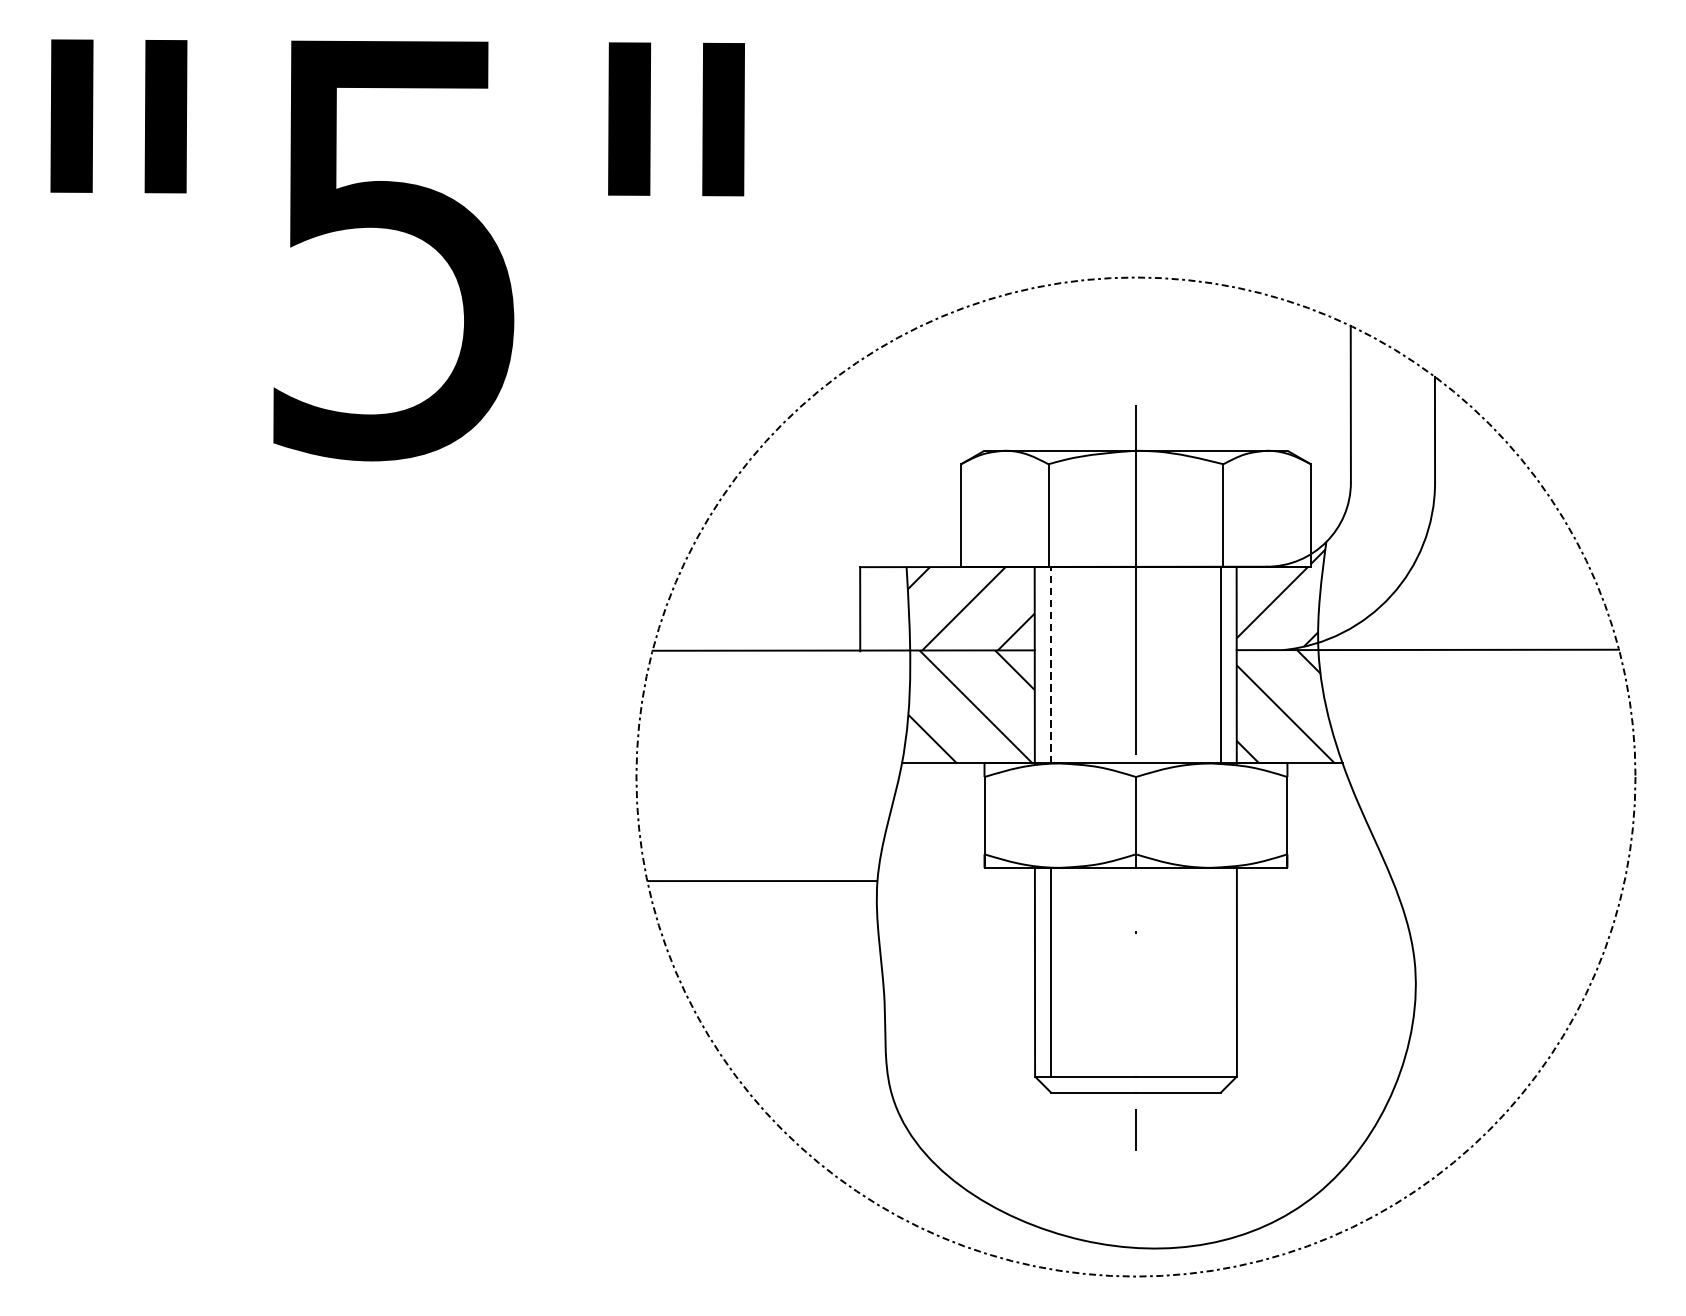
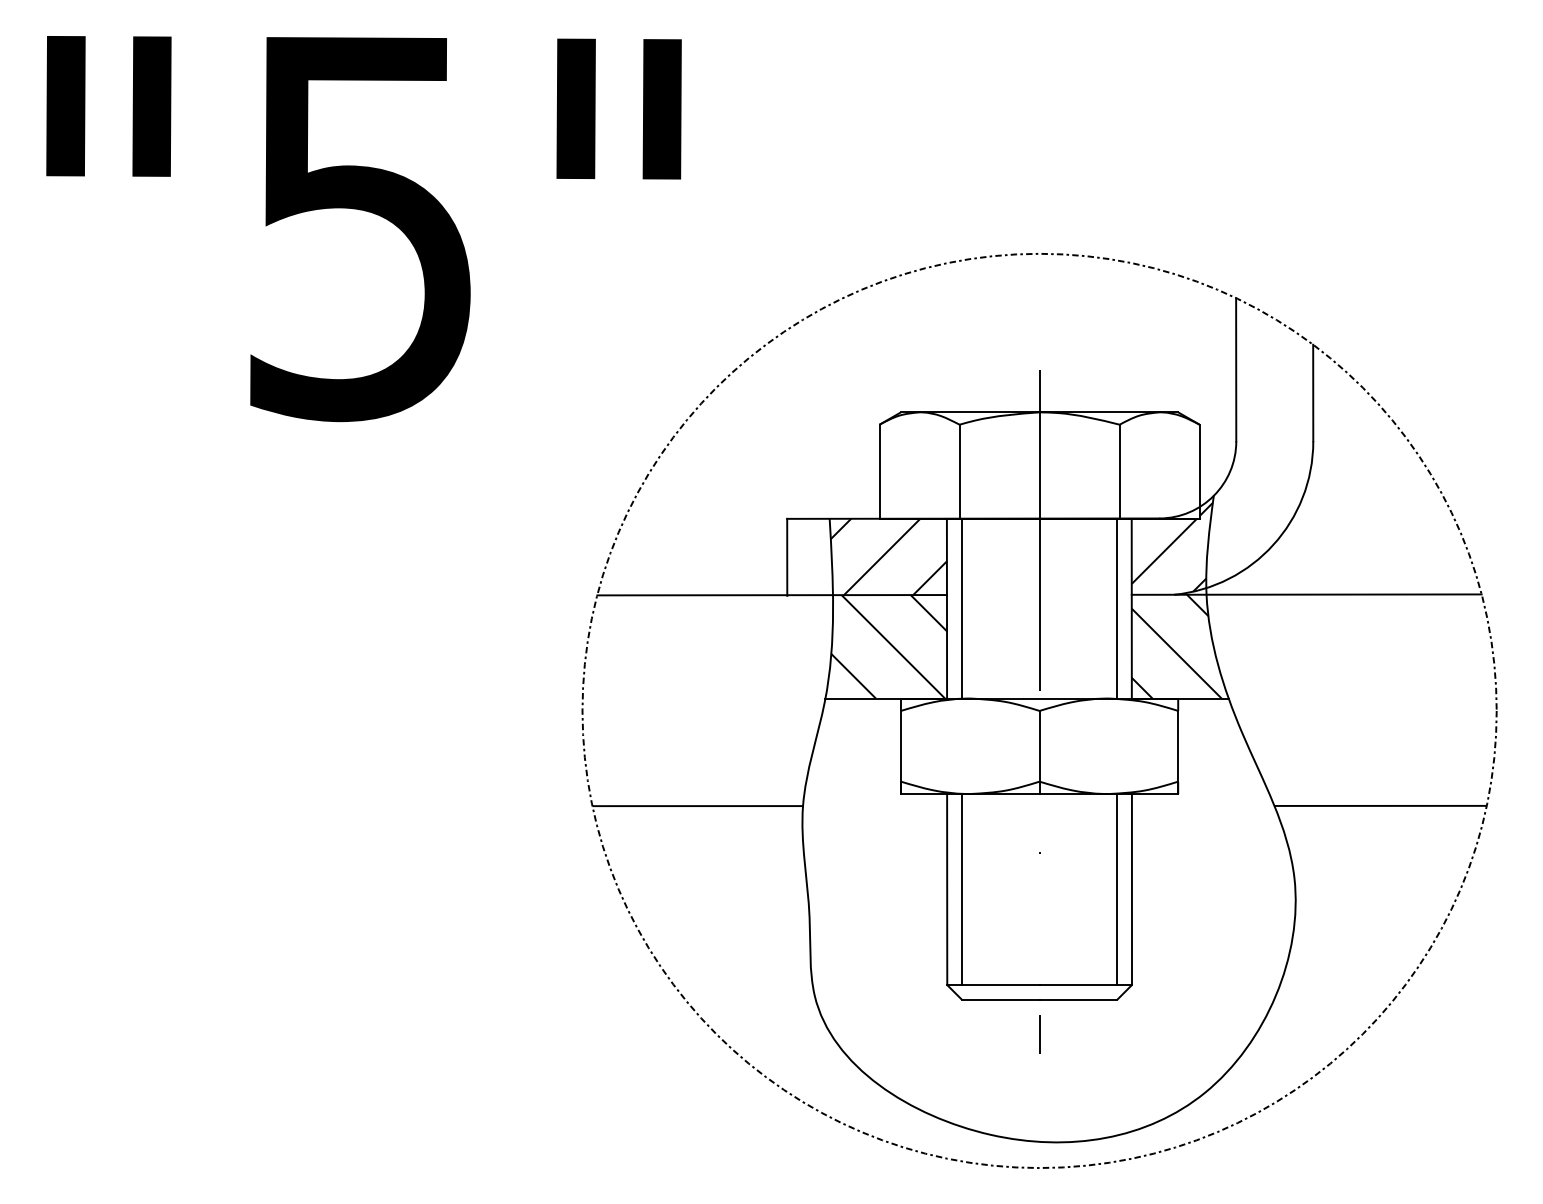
line: (1051, 665) -> (962, 608), dashed -> solid
line: (1508, 880) -> (1380, 805), added
line: (1221, 972) -> (1117, 889), added

